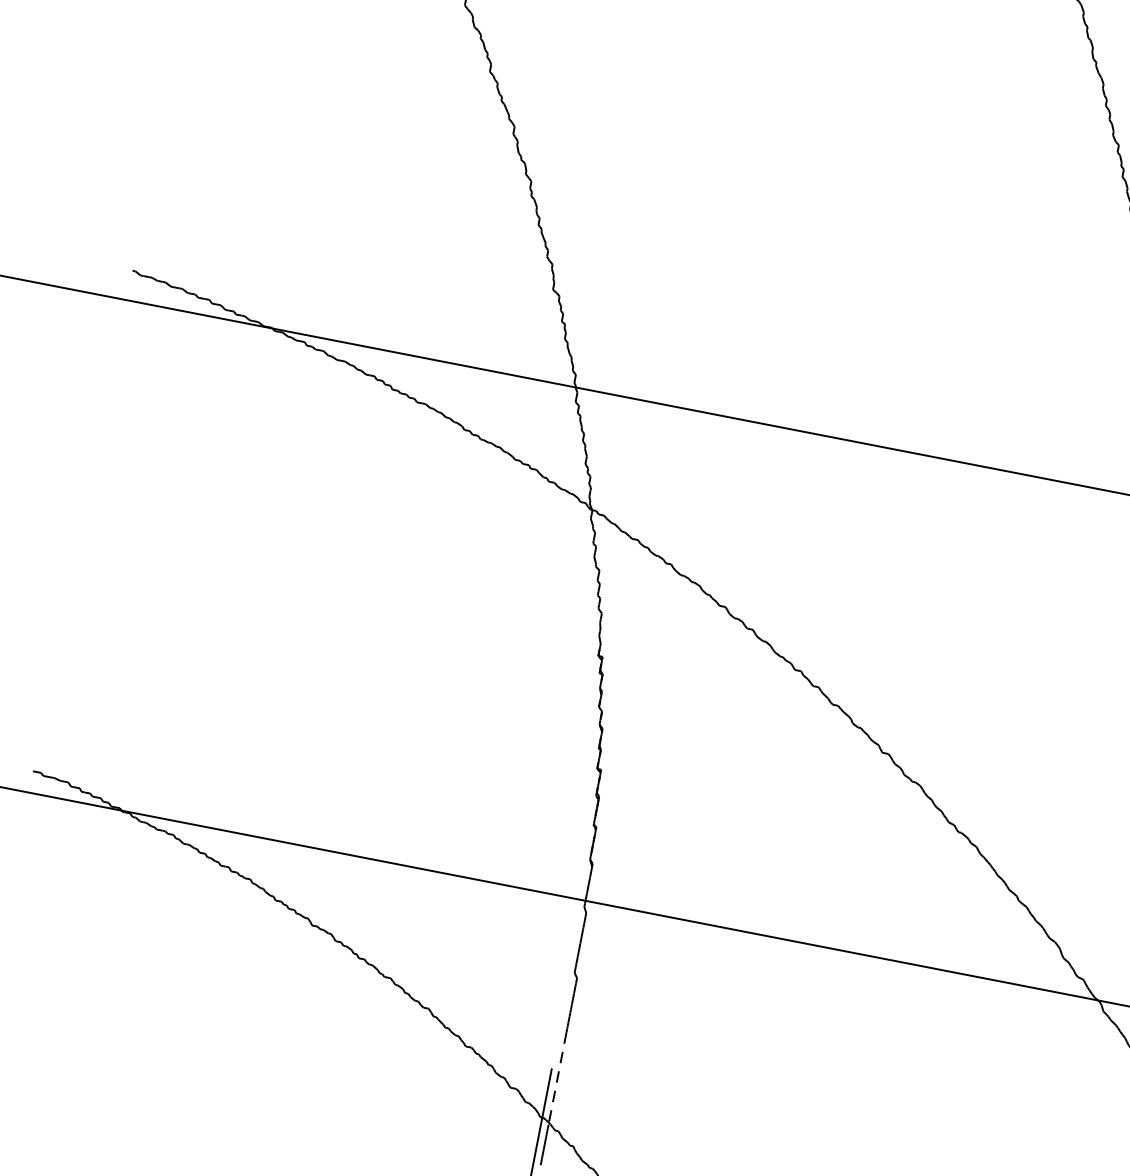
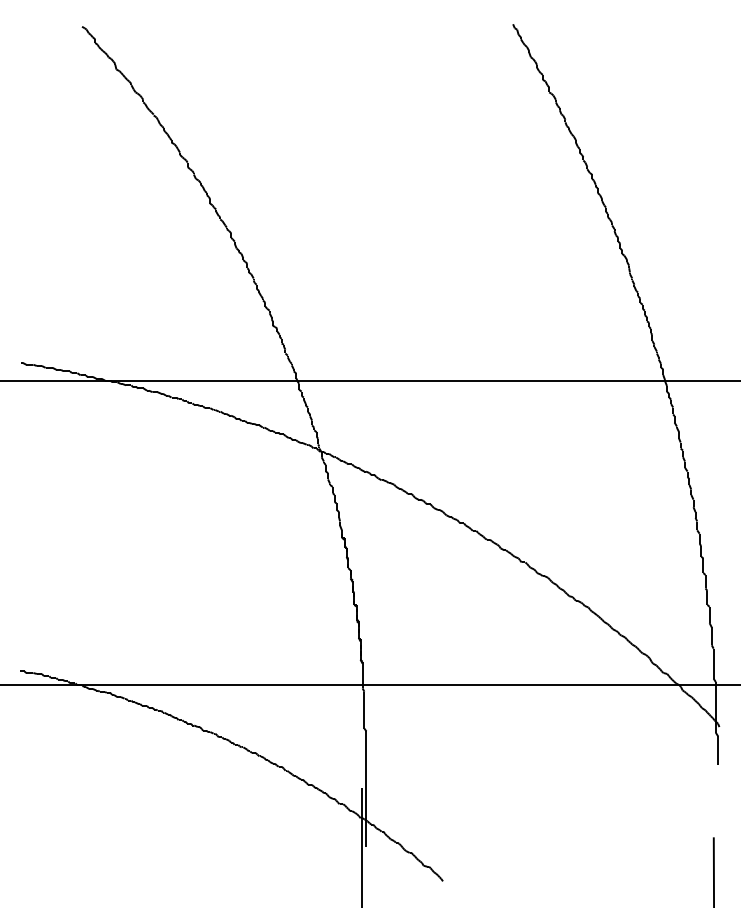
line: (557, 1078) -> (366, 793), dashed -> solid

